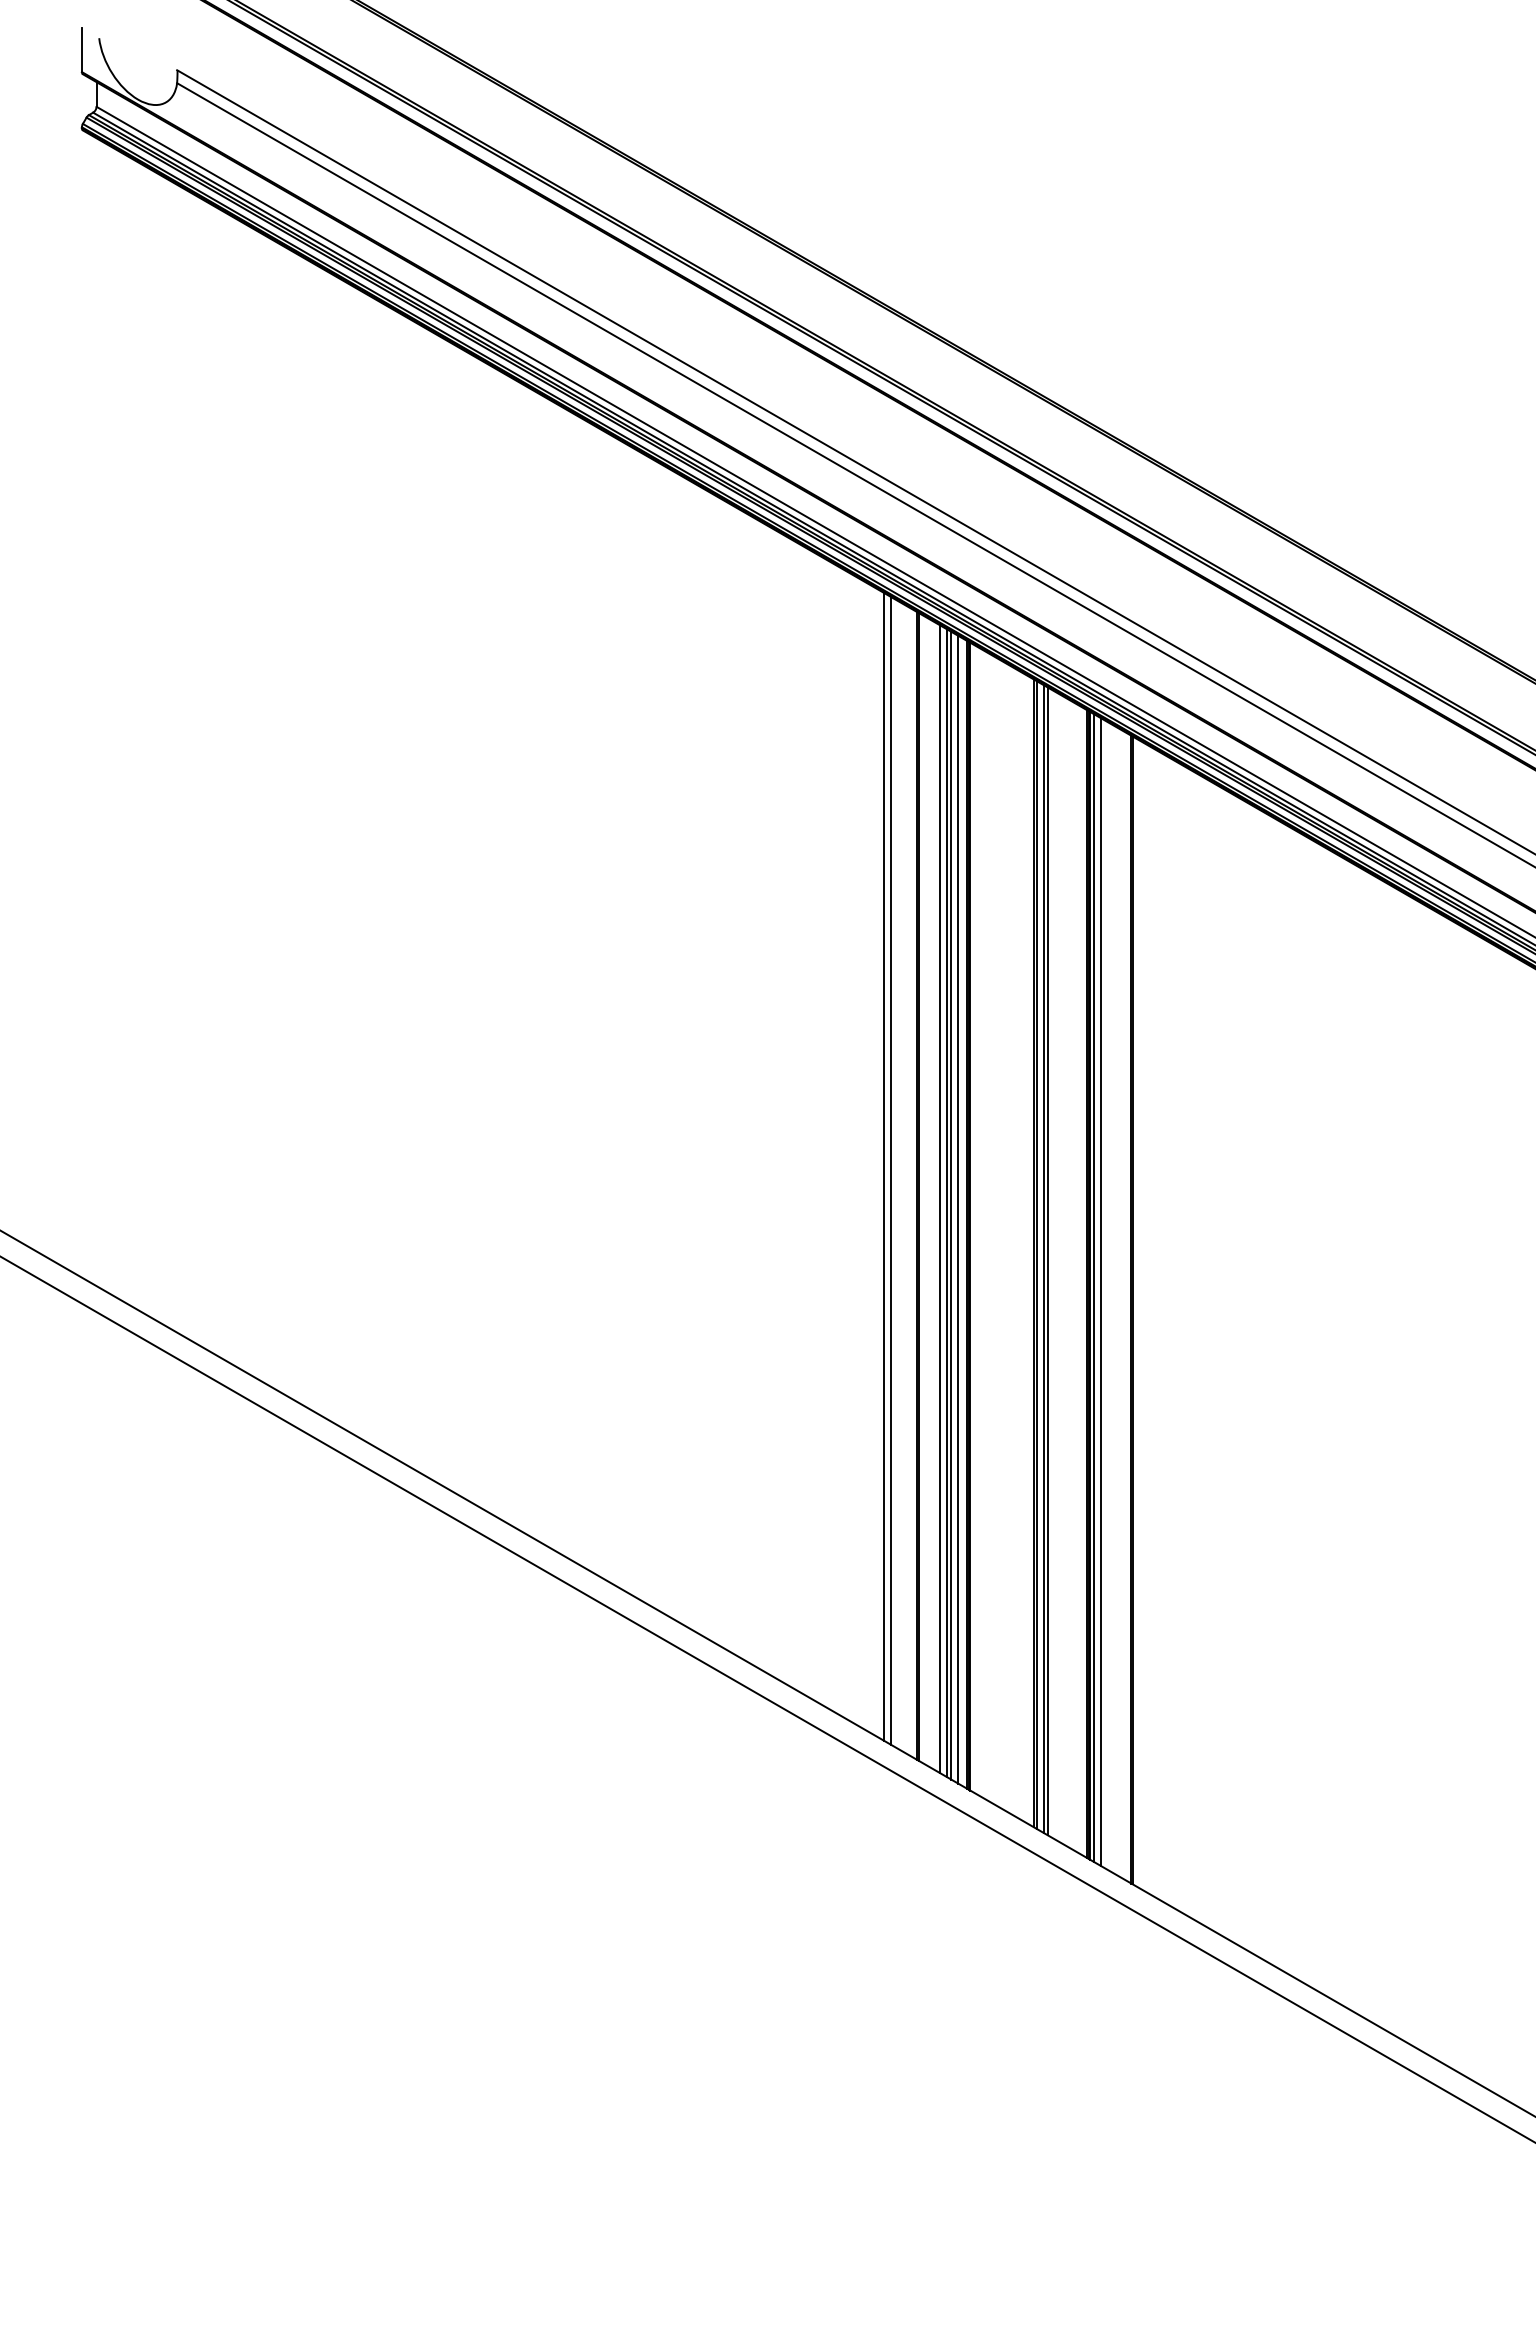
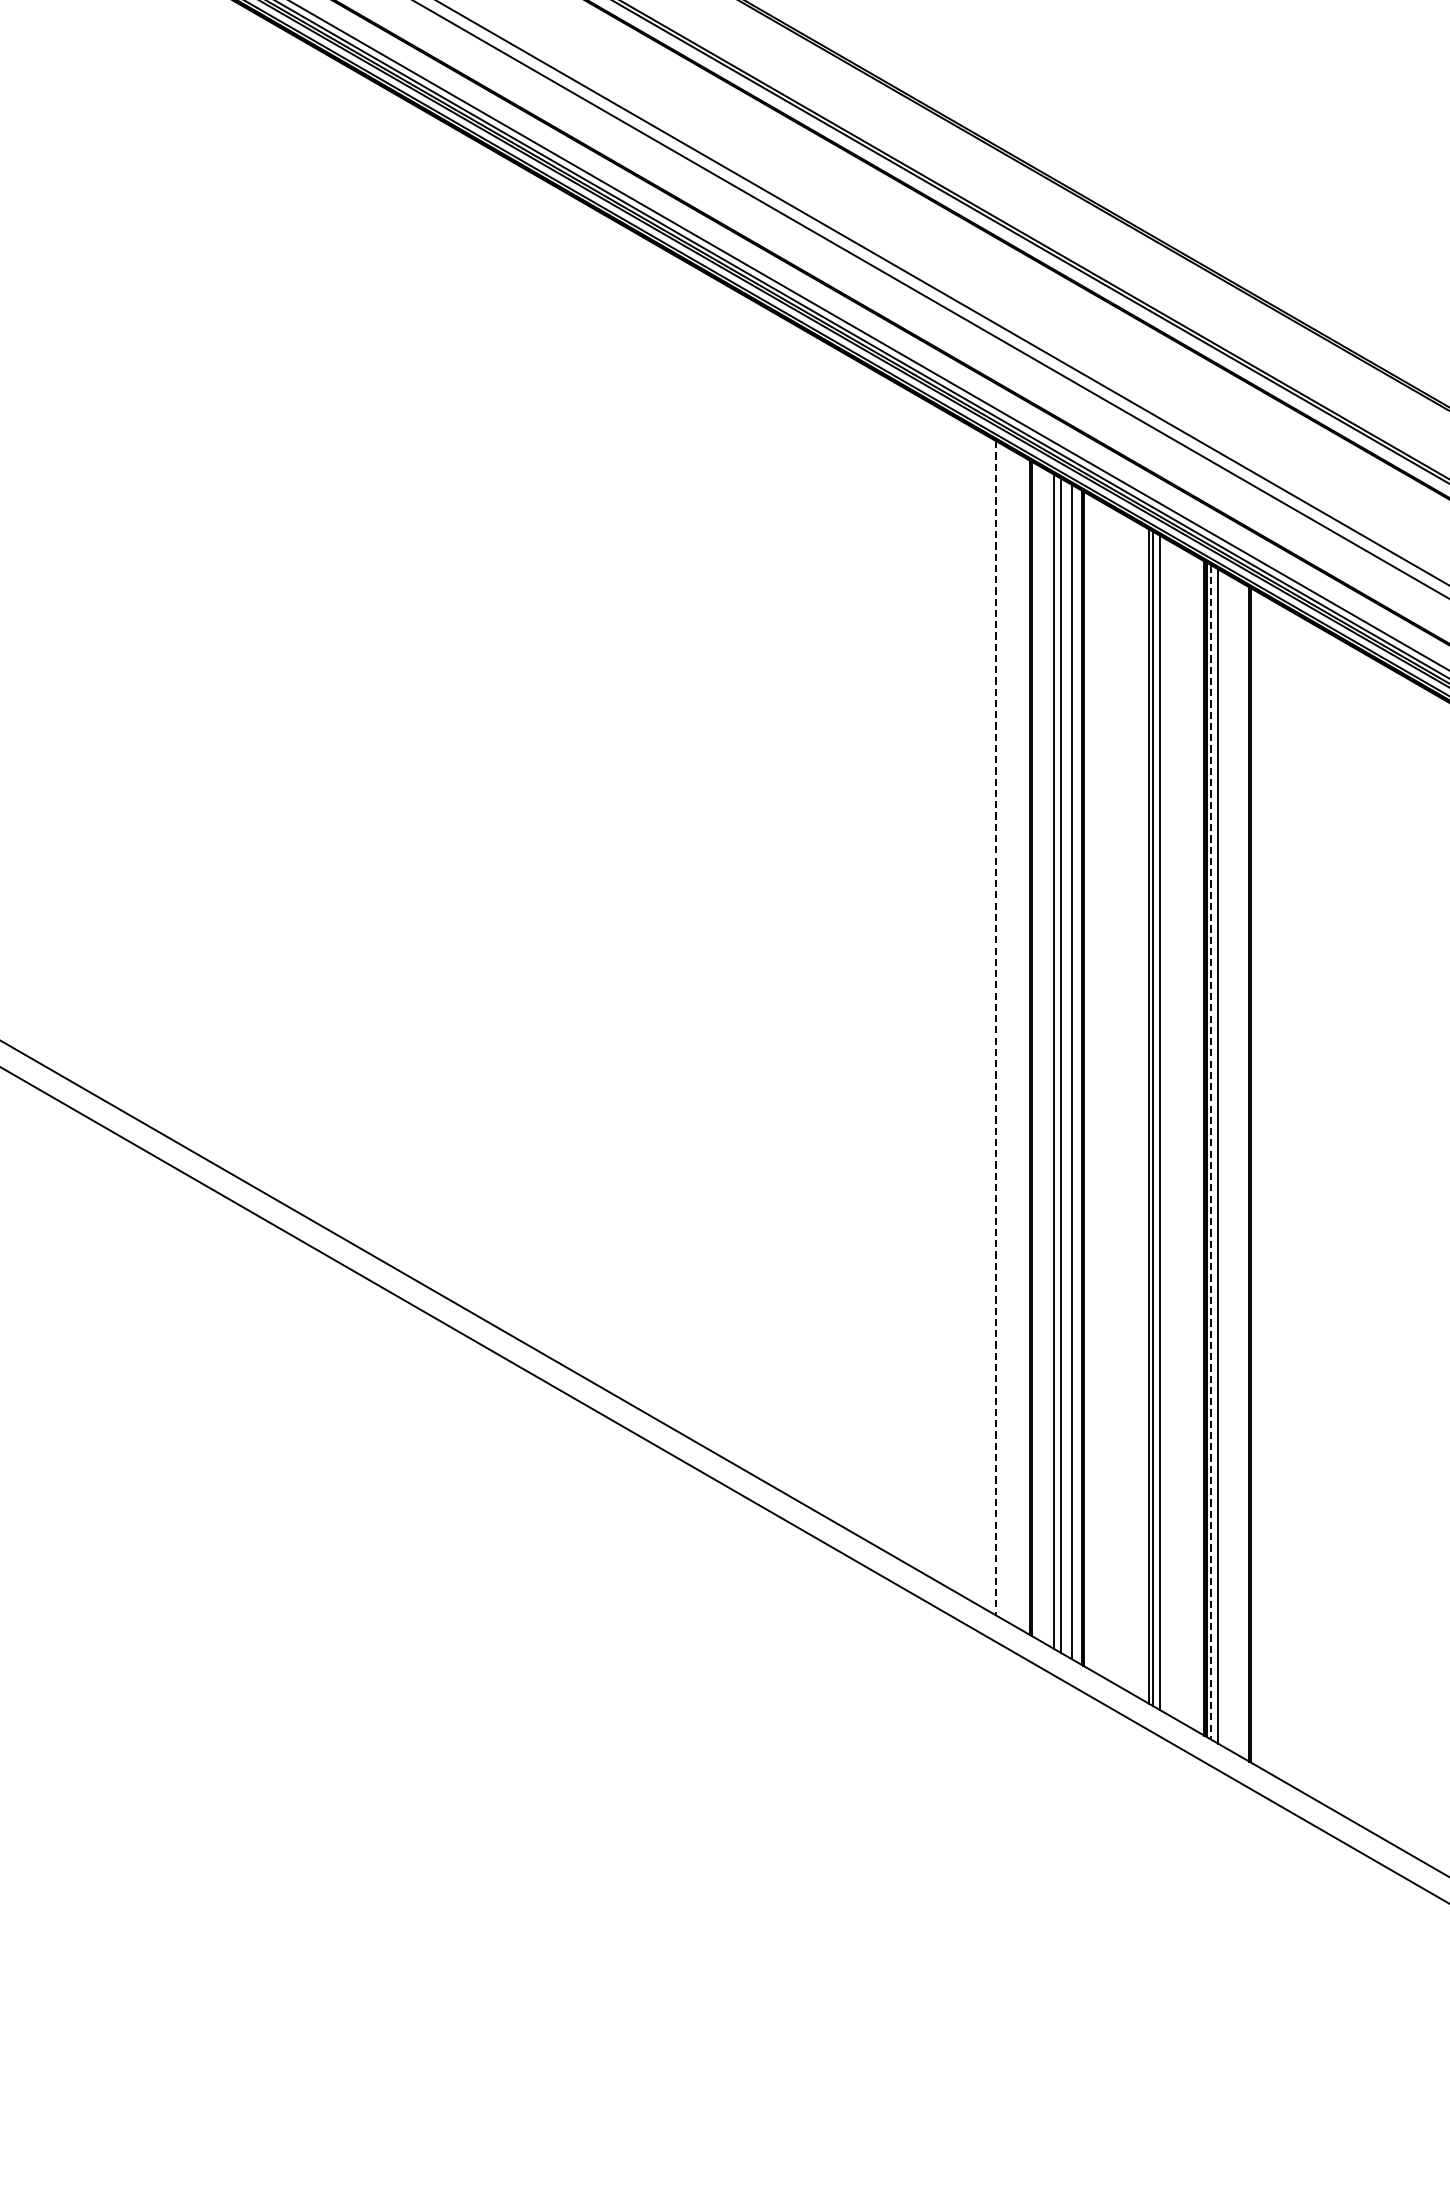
line: (883, 1166) -> (995, 1027), solid -> dashed
line: (890, 1170) -> (1002, 1032), removed
line: (951, 1205) -> (1065, 1067), removed
line: (1047, 1261) -> (1163, 1125), removed
line: (1094, 1288) -> (1211, 1152), solid -> dashed

